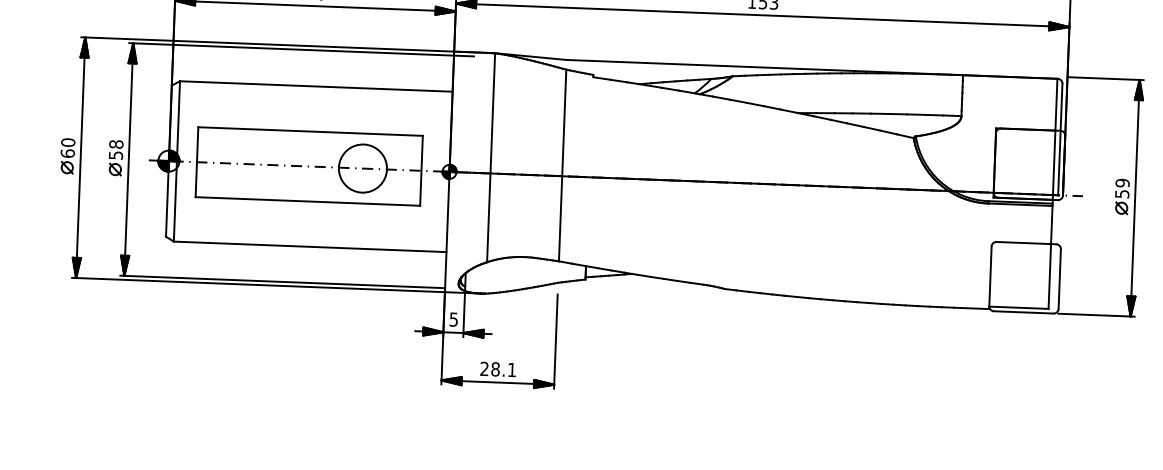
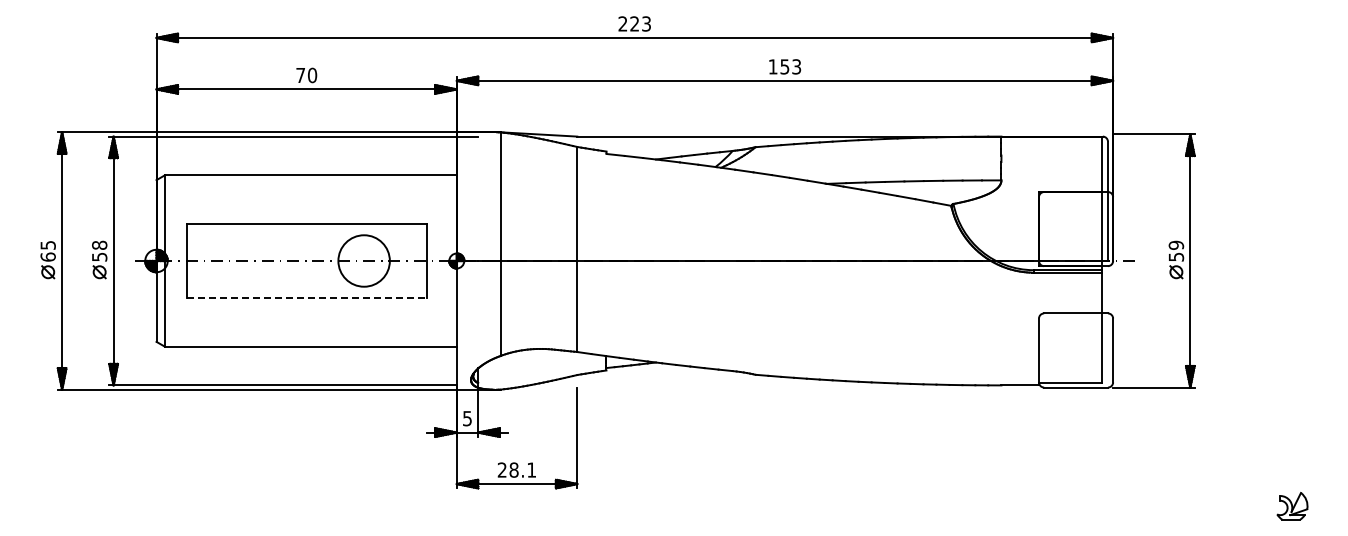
text: (67, 141) -> (47, 244), 60 -> 65
line: (308, 201) -> (307, 298), solid -> dashed

